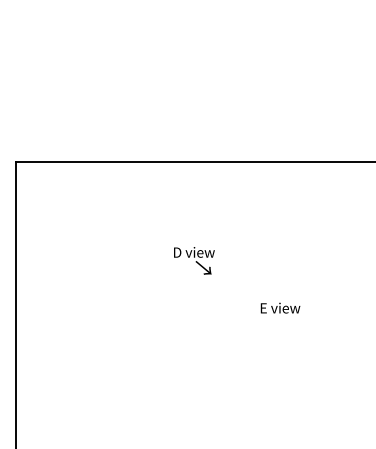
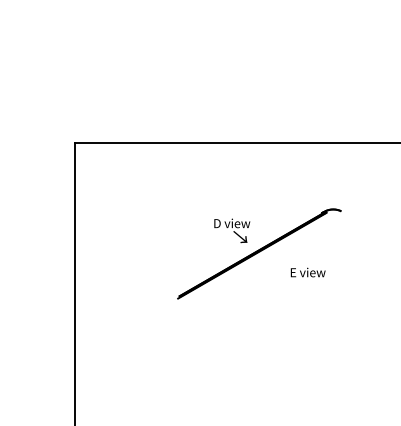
part: (225, 286) -> (259, 253), added

